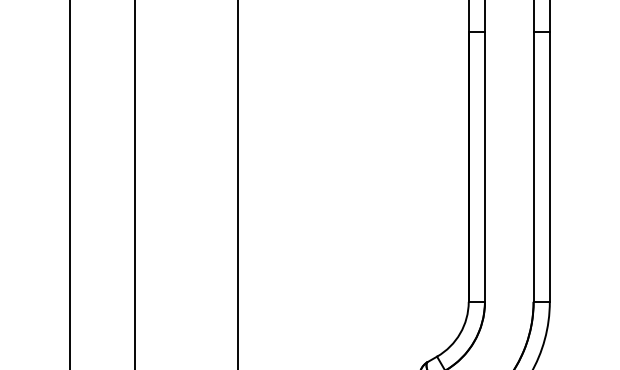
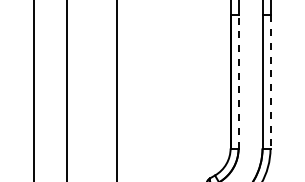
line: (484, 165) -> (238, 81), solid -> dashed
line: (549, 165) -> (270, 81), solid -> dashed

